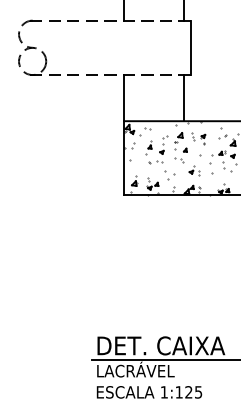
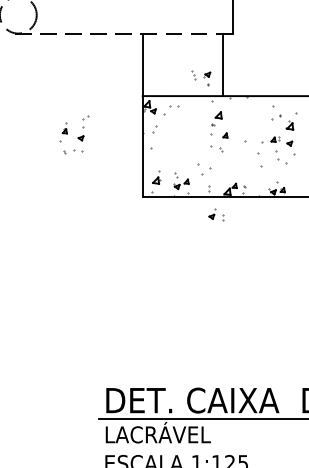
part: (198, 138) -> (201, 77), moved
part: (156, 149) -> (73, 134), moved
part: (194, 170) -> (216, 214), moved

